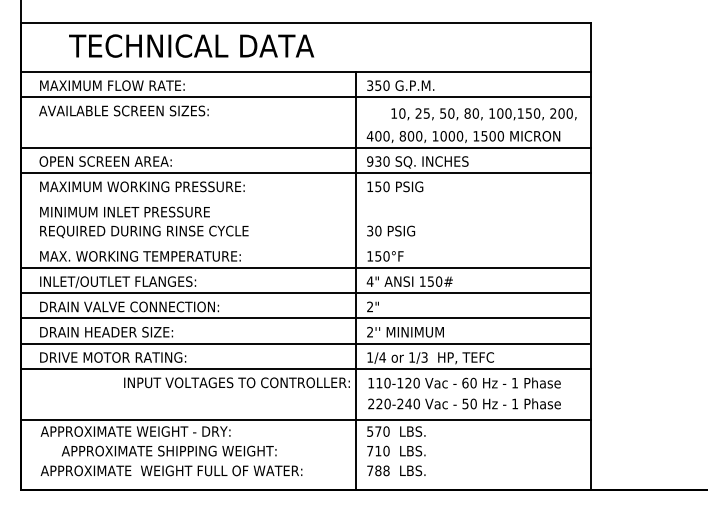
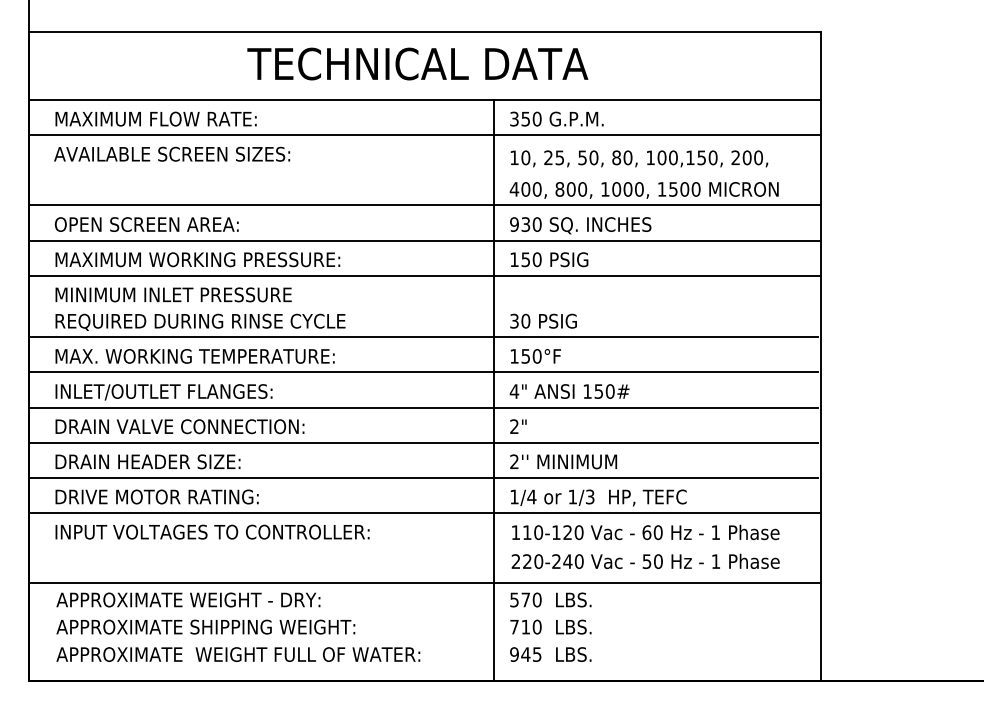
text: (191, 45) -> (417, 63), moved
text: (483, 114) -> (638, 159), moved
line: (305, 198) -> (424, 275), added
line: (304, 242) -> (423, 337), added
text: (236, 382) -> (211, 531), moved
text: (168, 450) -> (204, 626), moved
text: (378, 470) -> (526, 654), 788 -> 945

